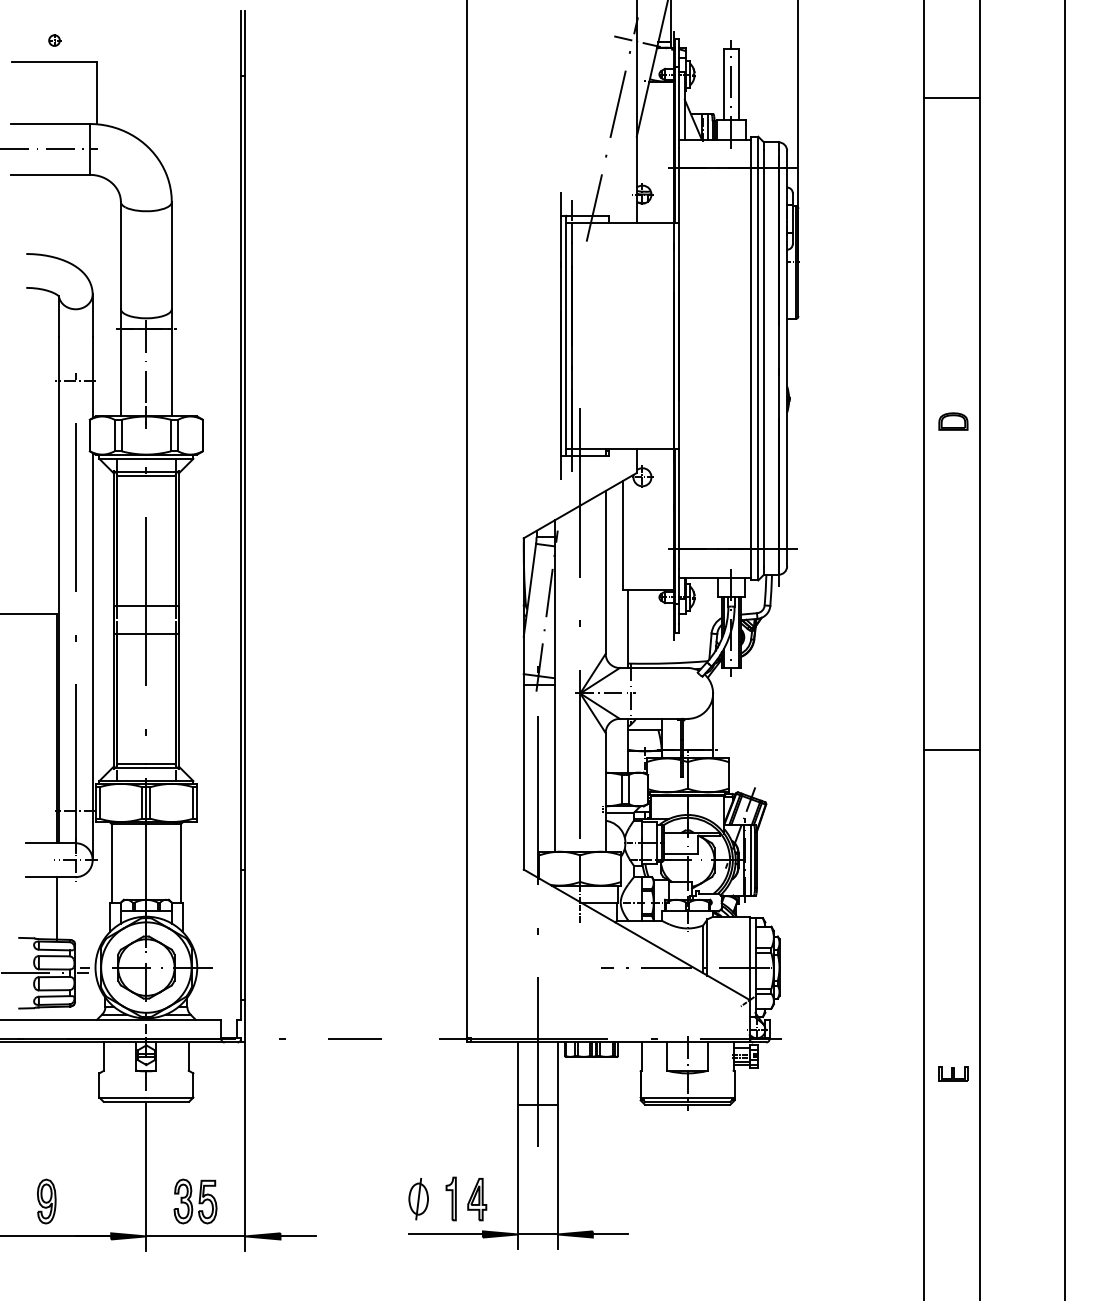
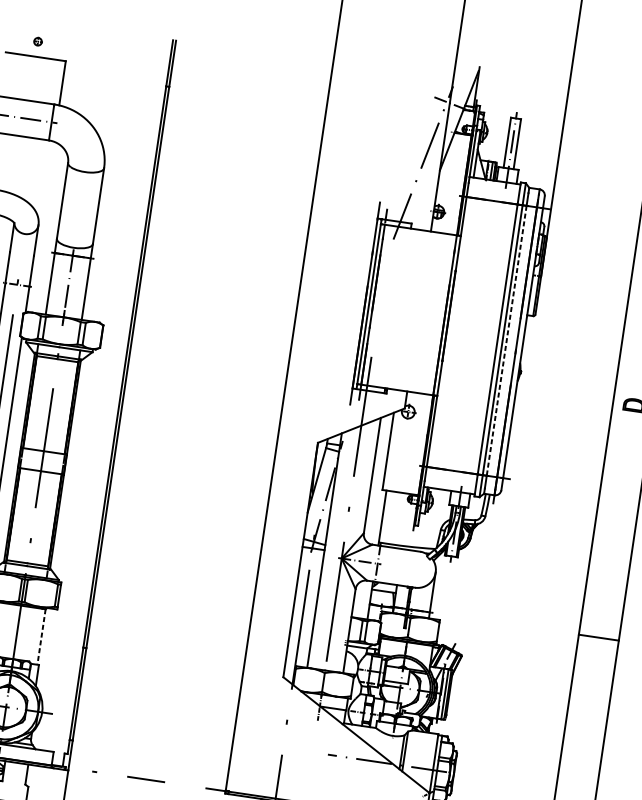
line: (763, 358) -> (506, 340), solid -> dashed
line: (181, 863) -> (41, 637), solid -> dashed

